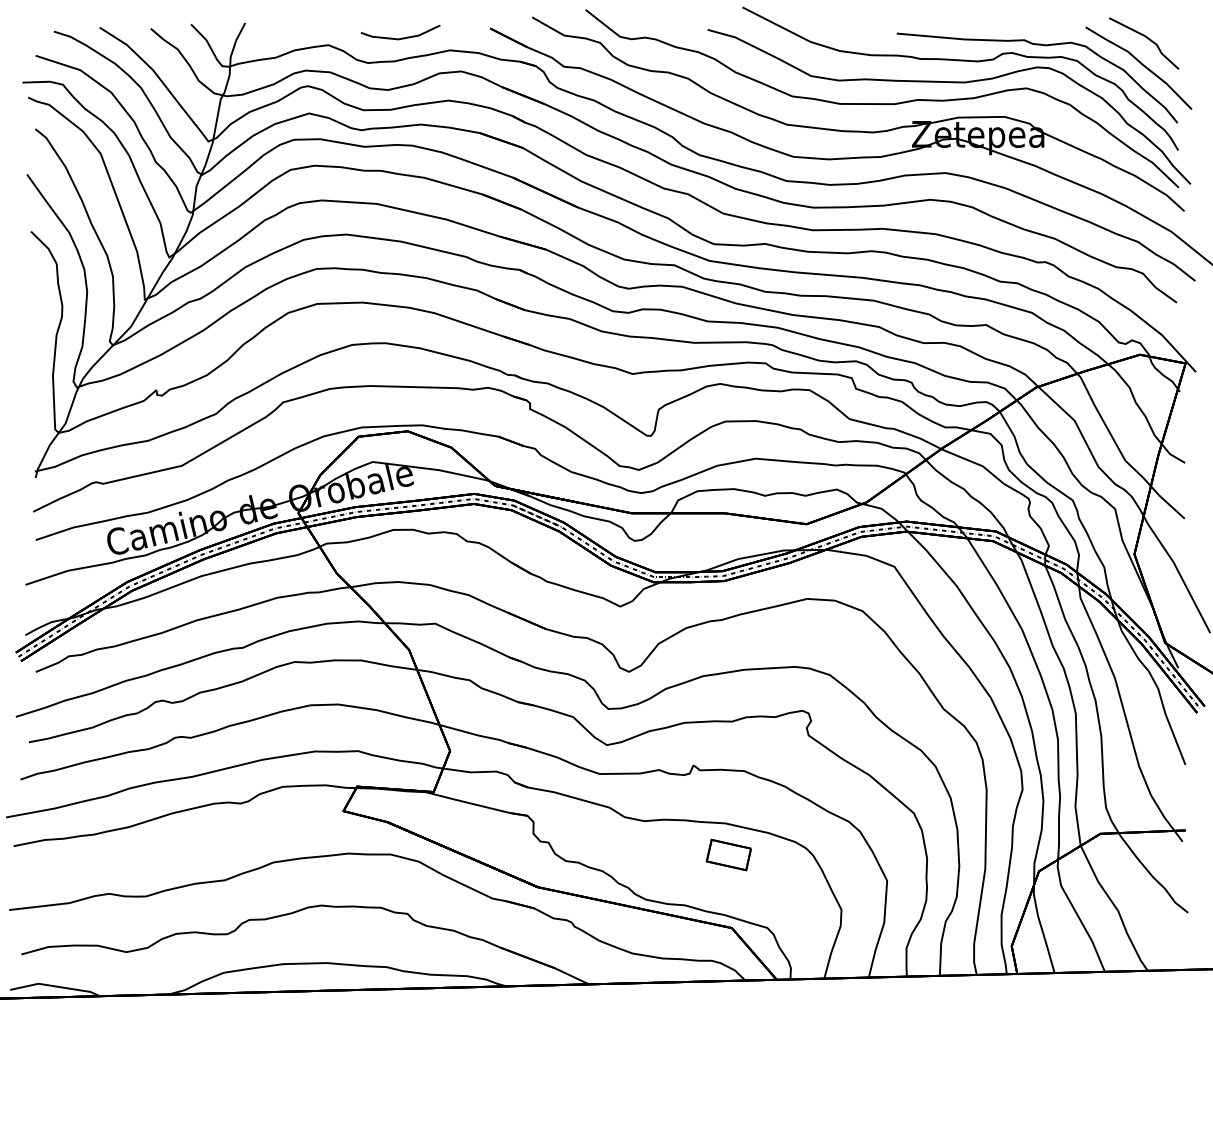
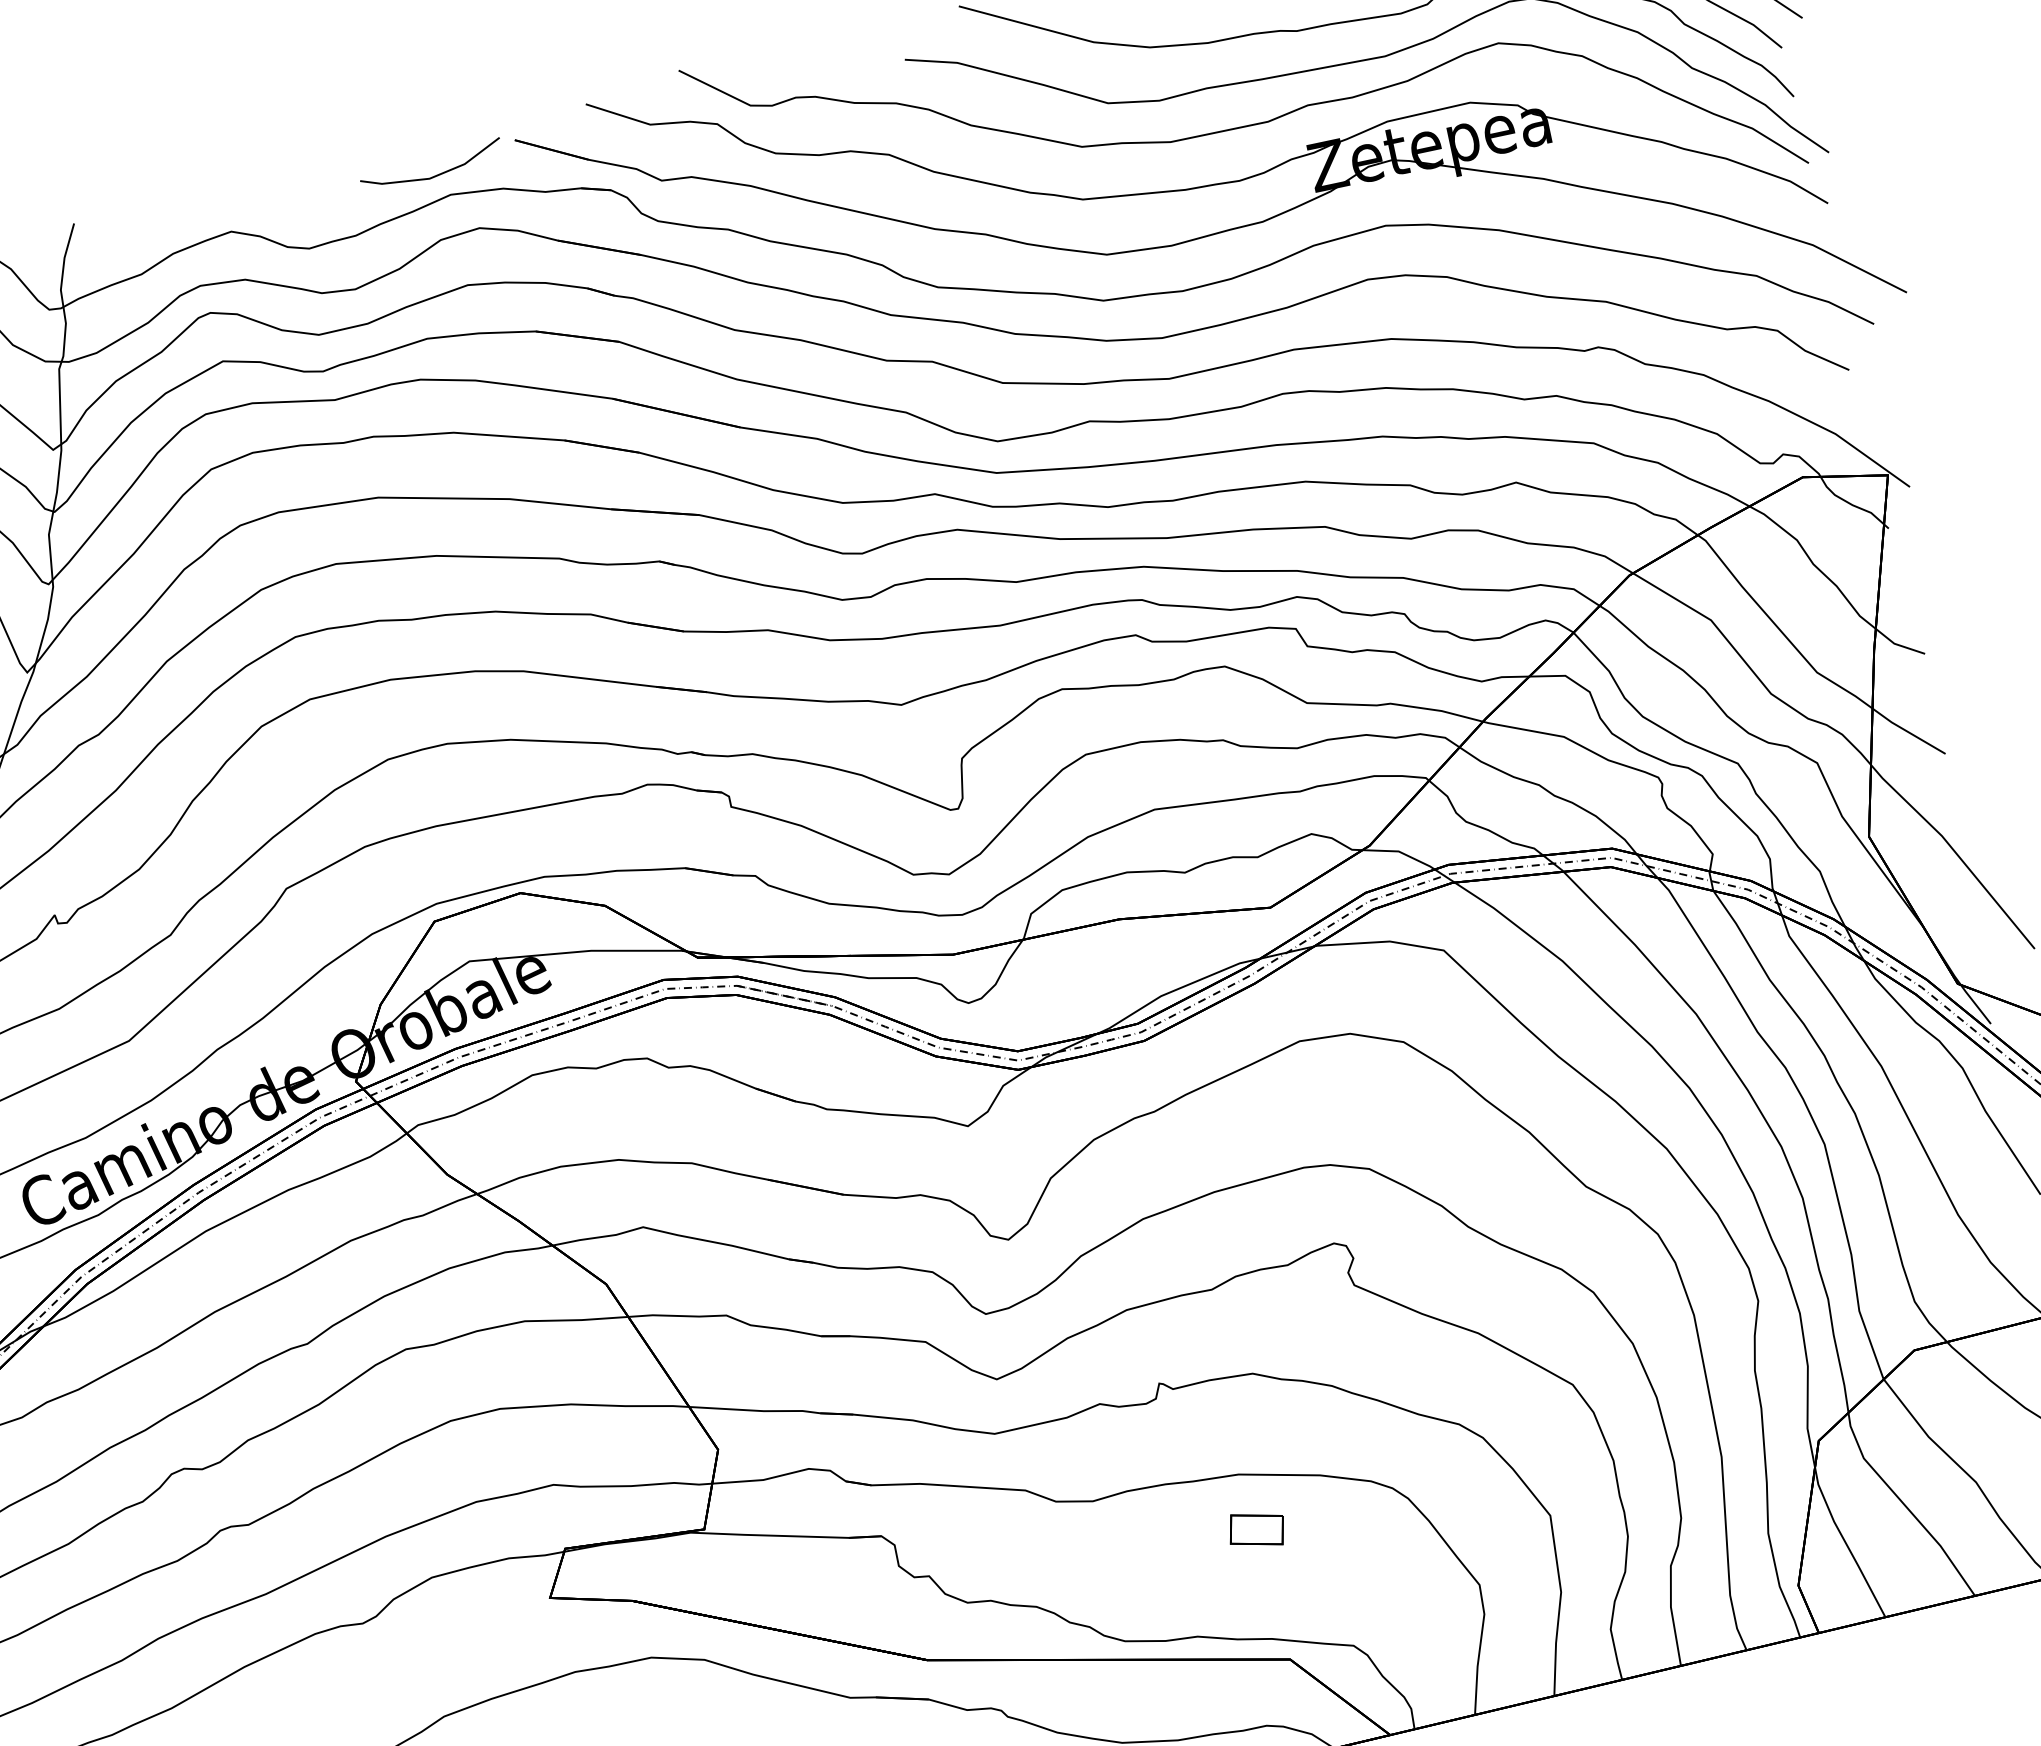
line: (401, 37) -> (434, 174), moved
part: (728, 854) -> (1256, 1529), size x0.7

